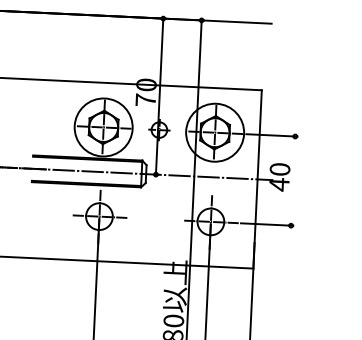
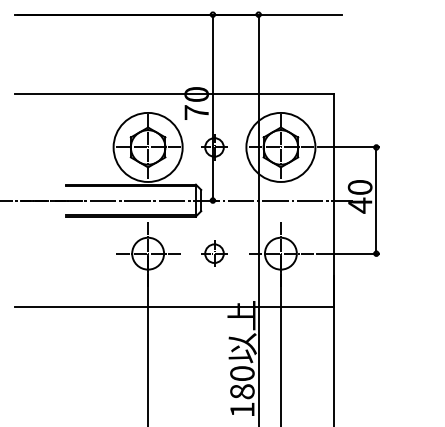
line: (293, 181) -> (376, 200), added
part: (155, 219) -> (214, 253), added

